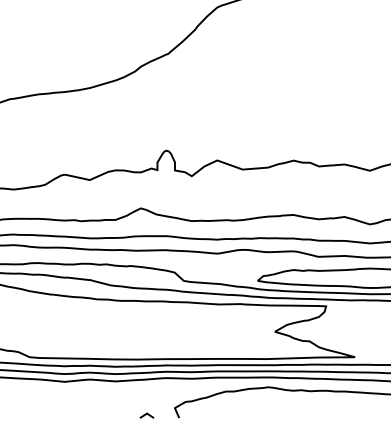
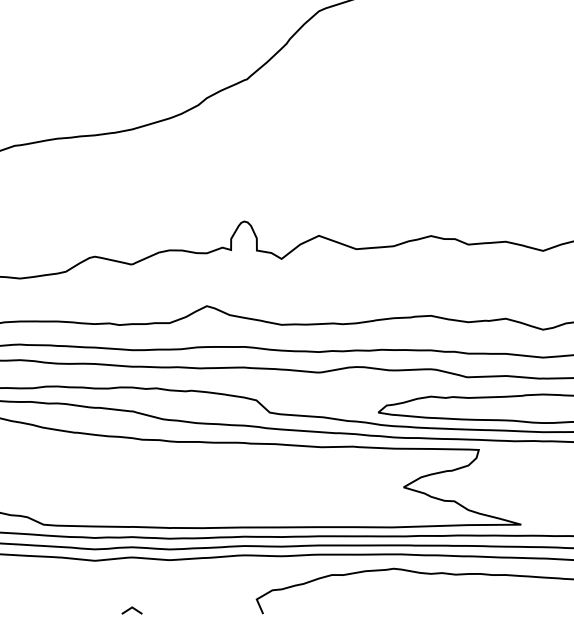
line: (146, 415) -> (131, 610), moved

